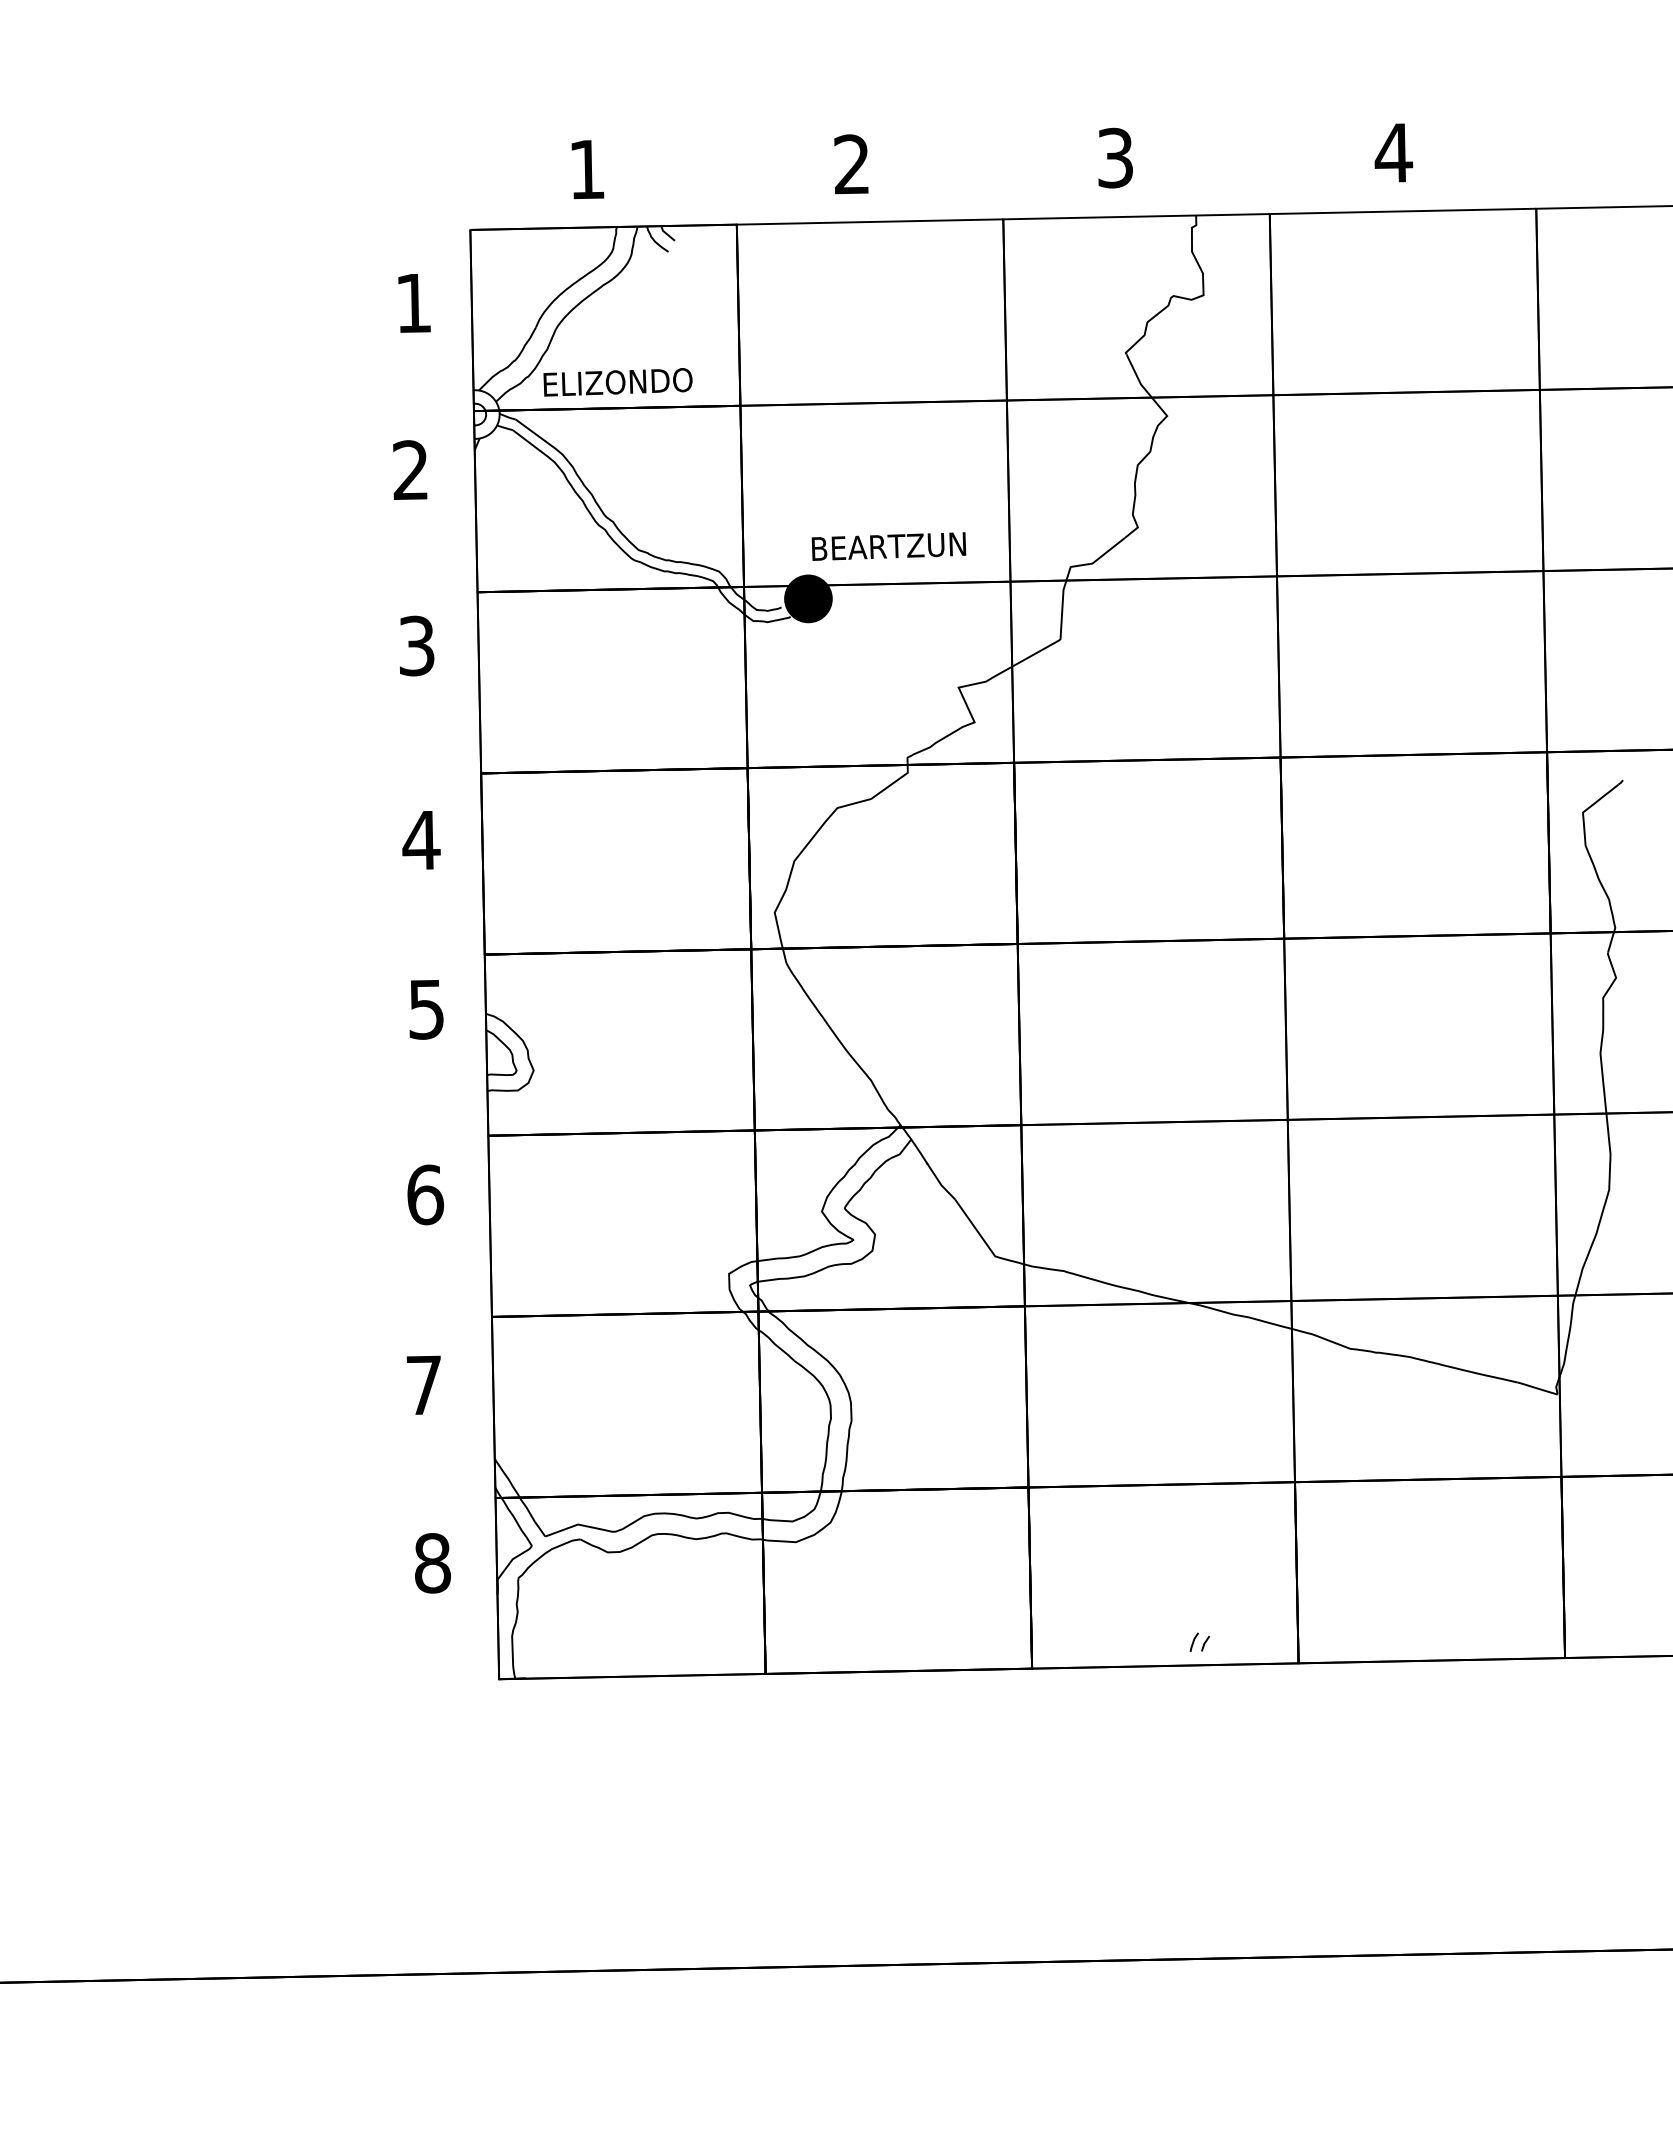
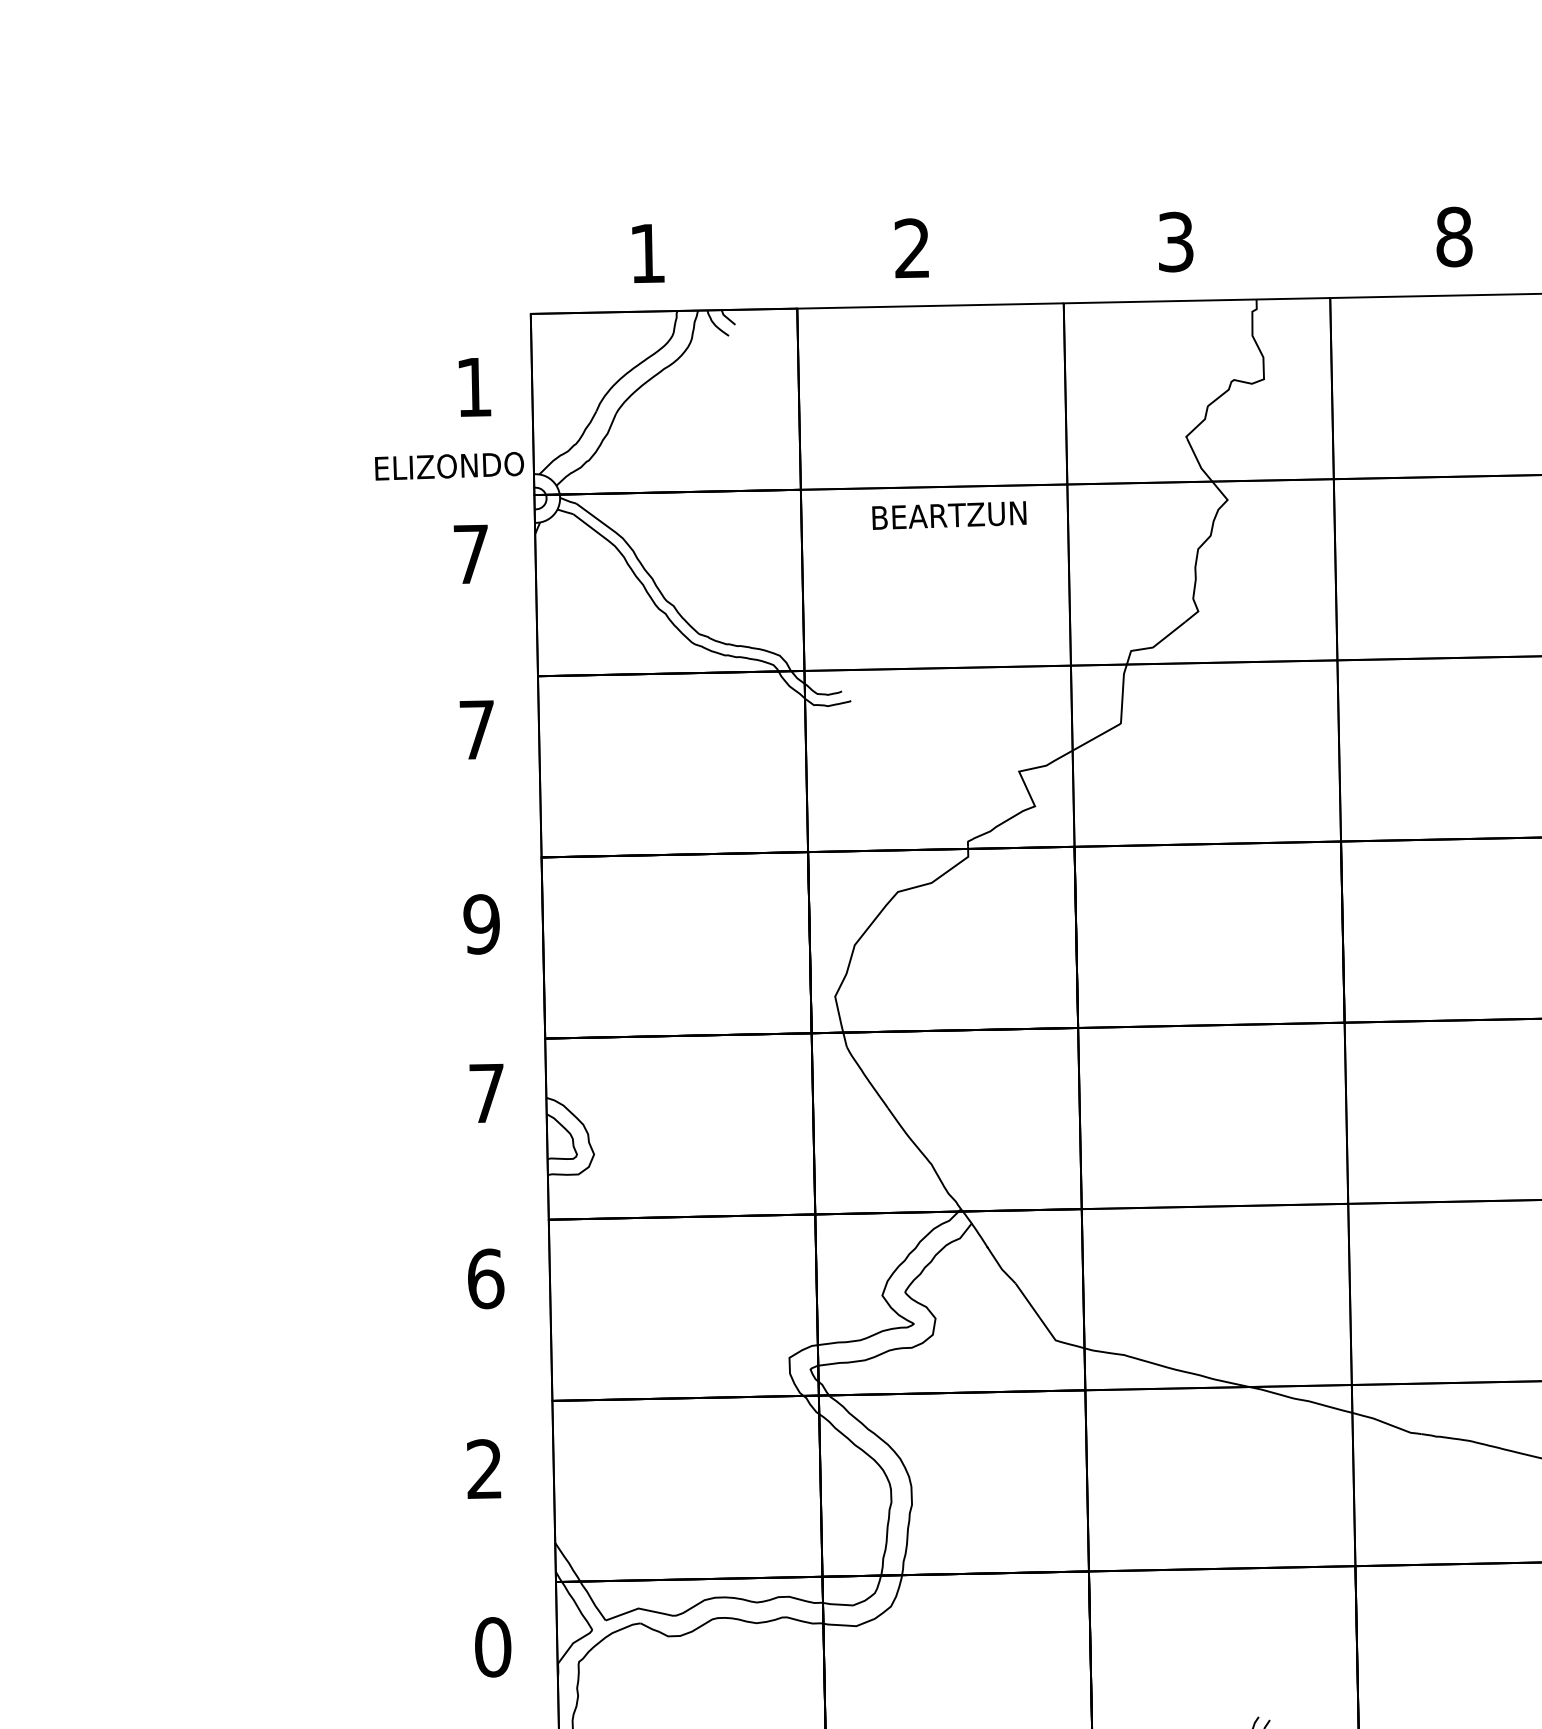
text: (1393, 152) -> (1453, 236), 4 -> 8
text: (617, 382) -> (448, 466), moved
text: (410, 469) -> (470, 553), 2 -> 7
text: (888, 546) -> (948, 515), moved
fill: (808, 598) -> (868, 682), removed
text: (416, 645) -> (476, 729), 3 -> 7
text: (421, 840) -> (481, 924), 4 -> 9
text: (426, 1009) -> (486, 1093), 5 -> 7
text: (423, 1384) -> (483, 1468), 7 -> 2
text: (432, 1563) -> (492, 1647), 8 -> 0

